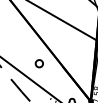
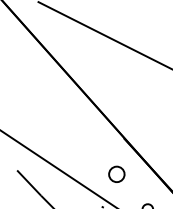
part: (38, 63) -> (114, 174), moved

